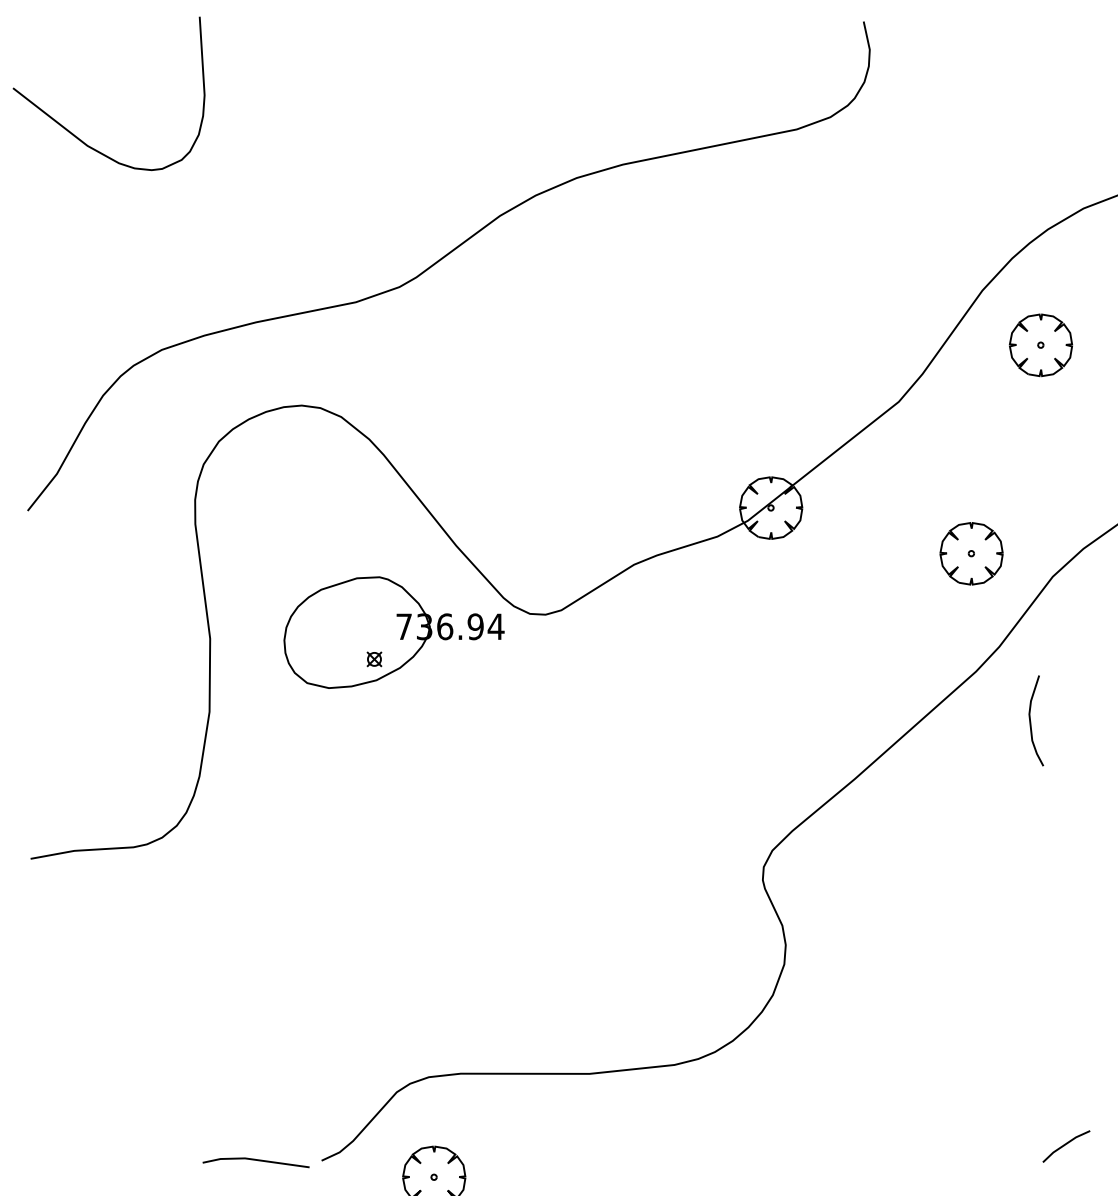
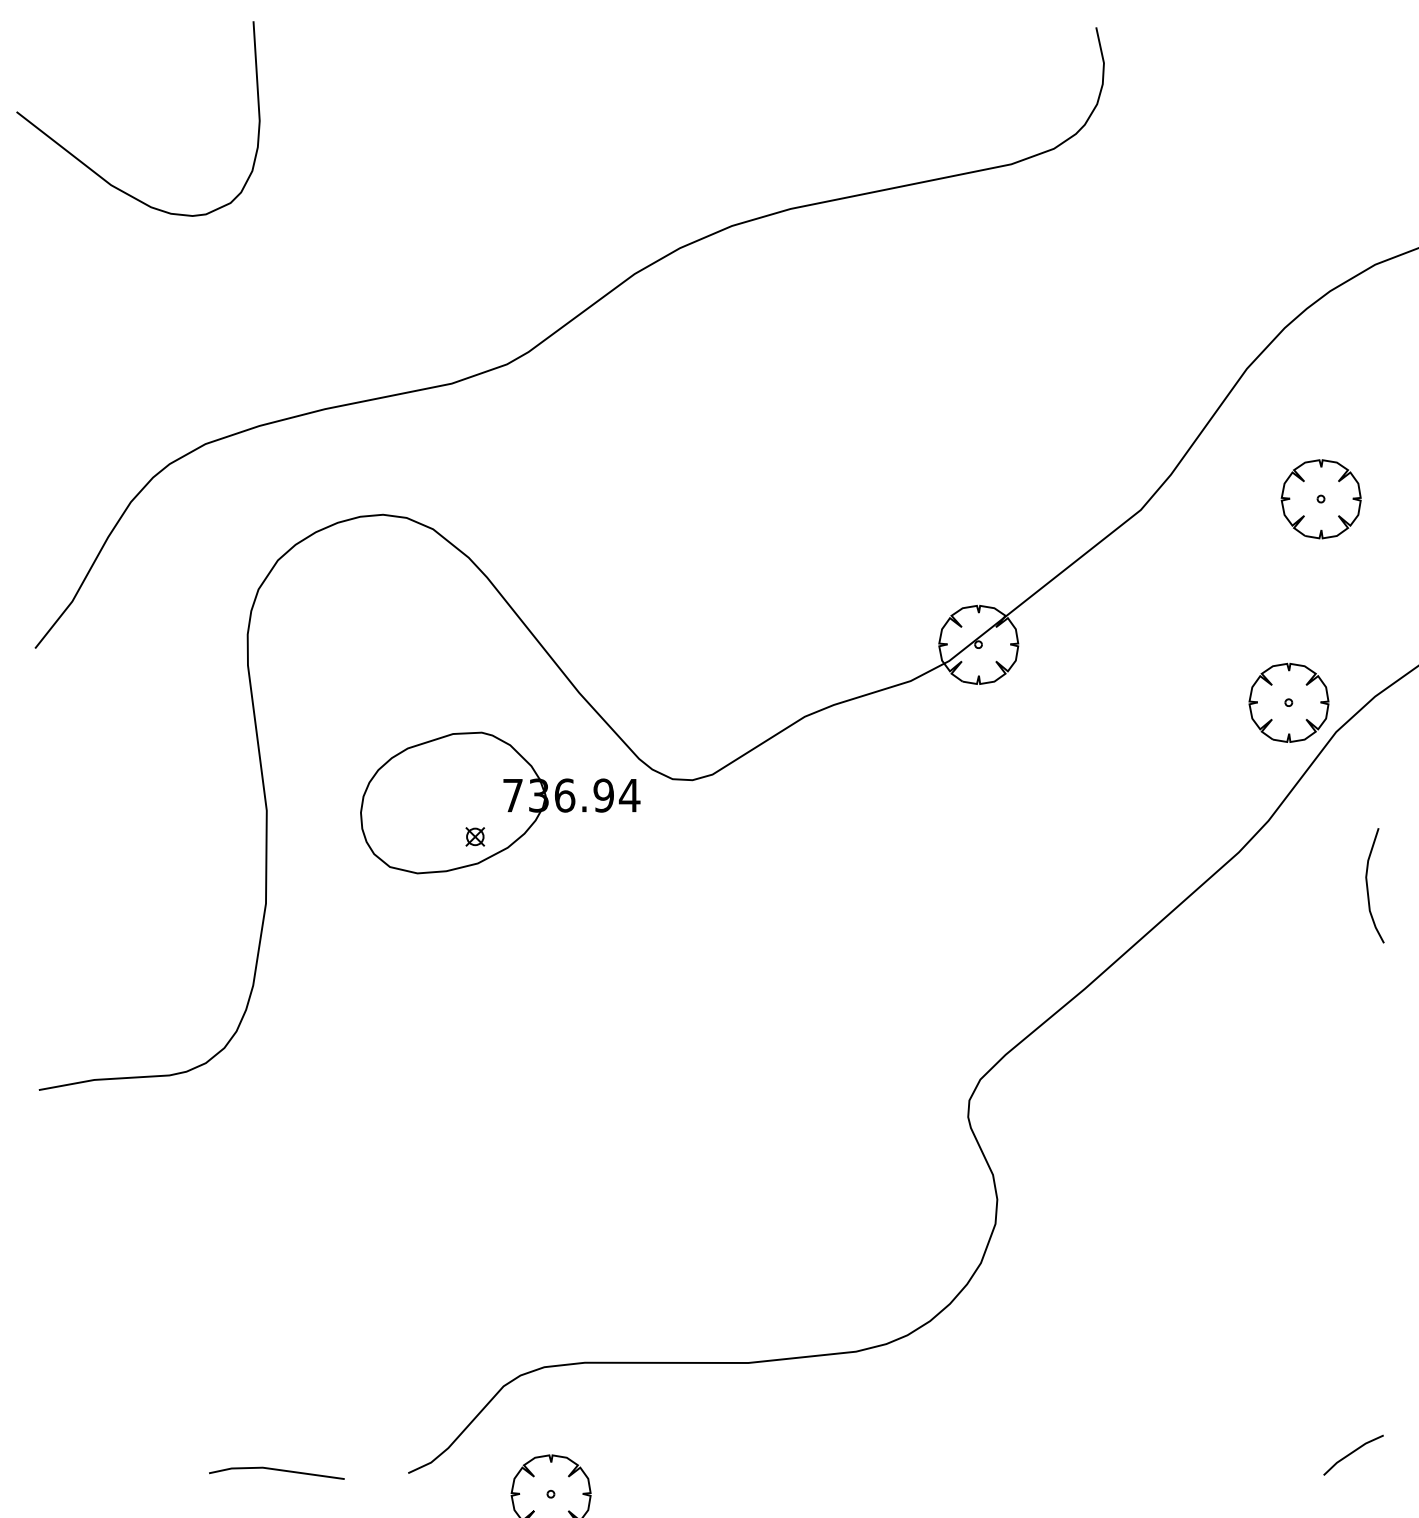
part: (1041, 345) -> (1321, 499), moved
part: (971, 553) -> (1288, 702), moved
curve: (1031, 721) -> (1368, 886), moved
line: (255, 1160) -> (276, 1470), moved

